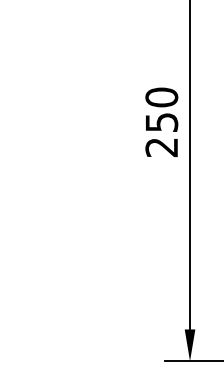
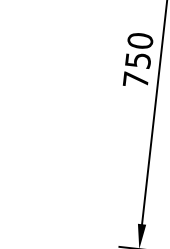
text: (161, 147) -> (135, 79), 250 -> 750

